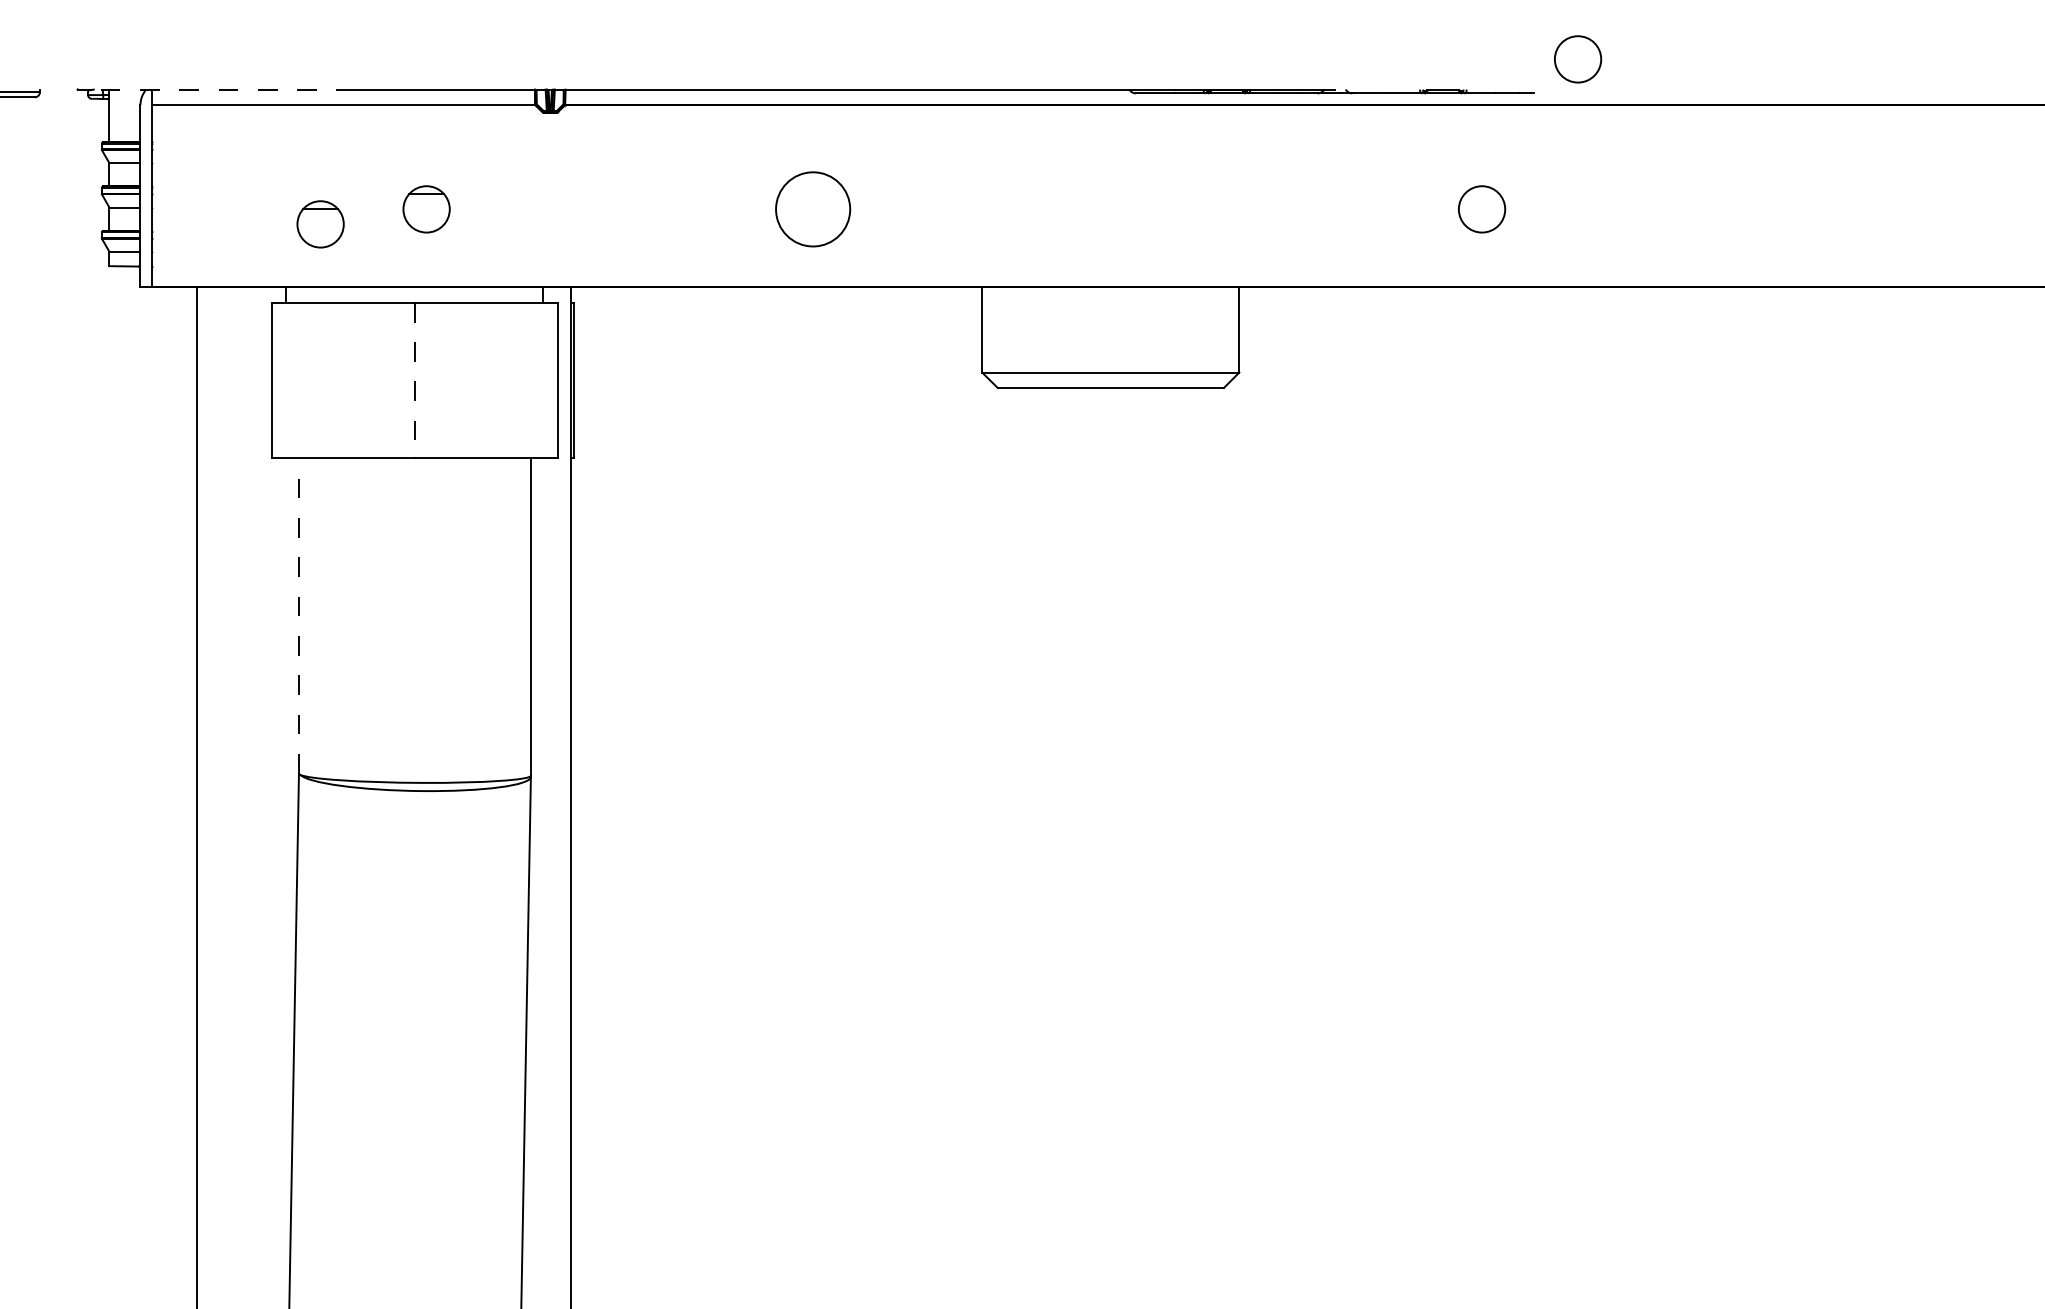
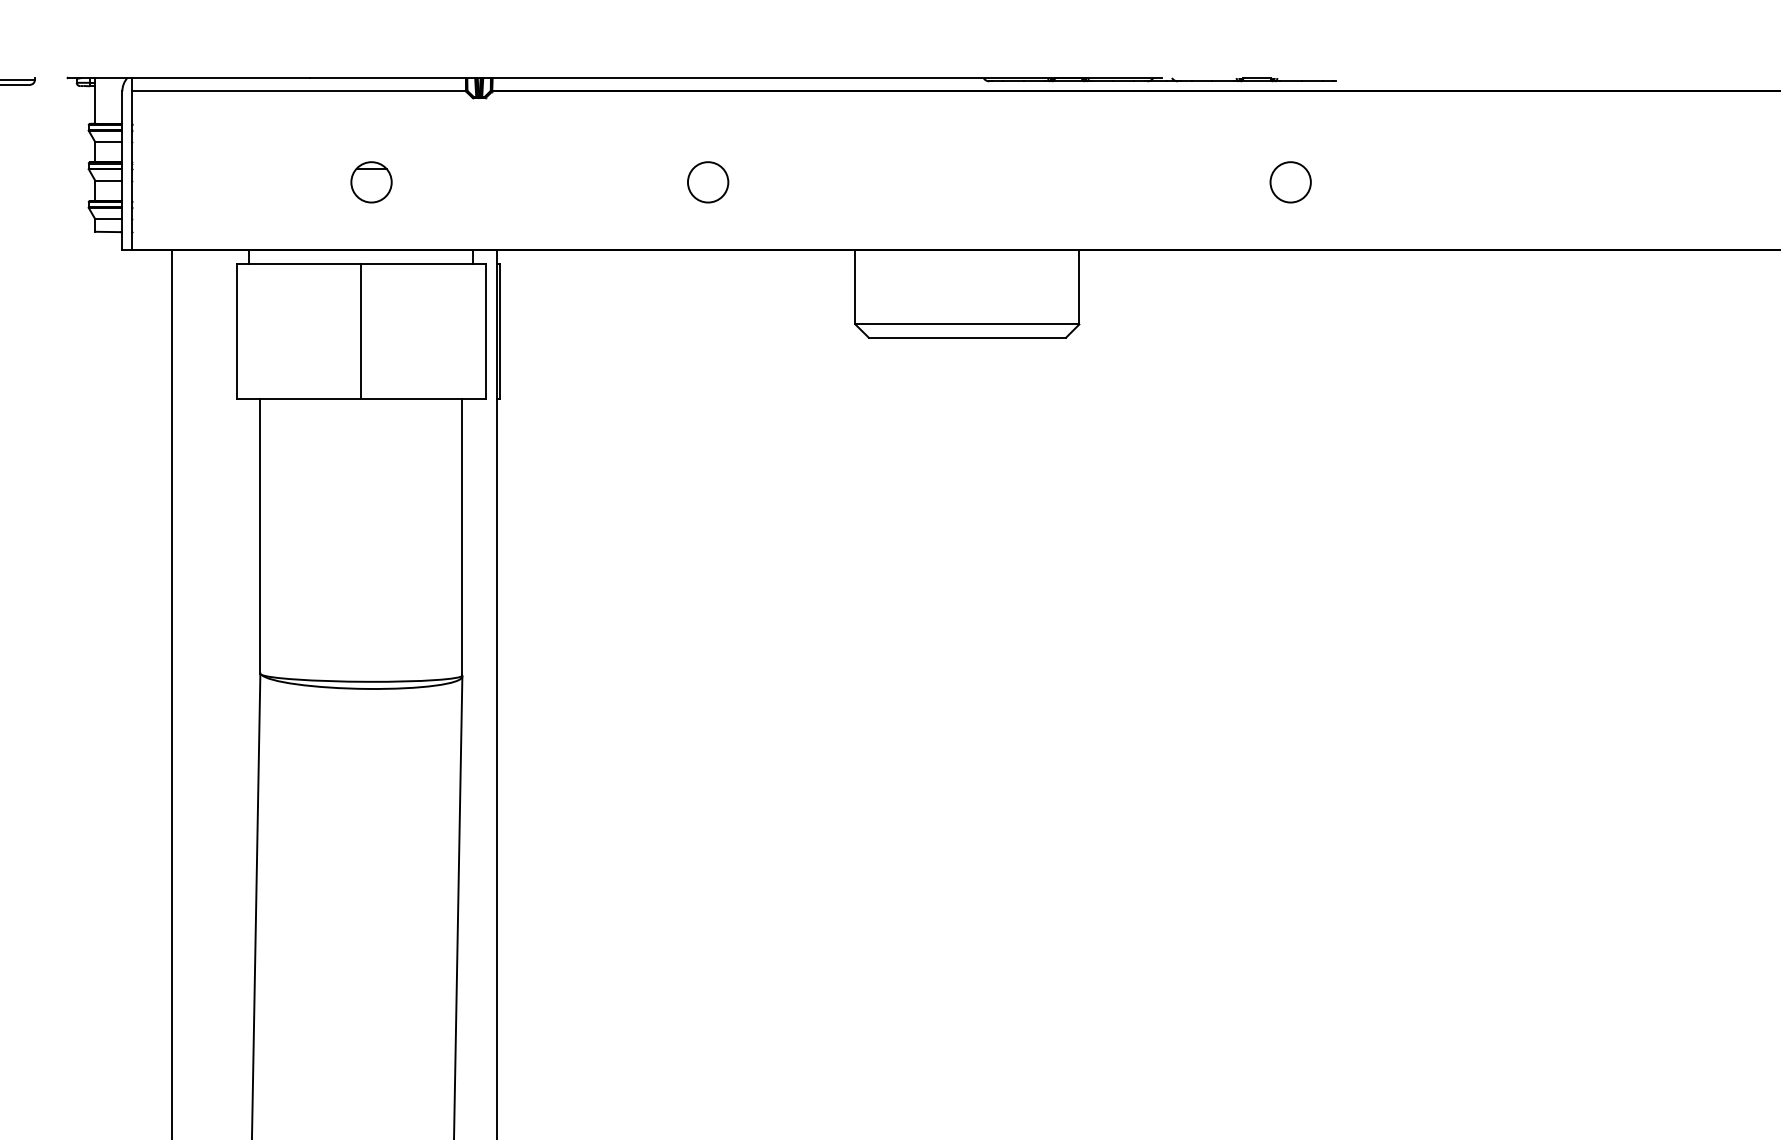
circle: (1578, 59) -> (1374, 51), removed
line: (223, 89) -> (194, 77), dashed -> solid
circle: (812, 209) -> (707, 182), size x0.62
part: (320, 224) -> (279, 195), removed
line: (415, 380) -> (361, 331), dashed -> solid
line: (298, 615) -> (259, 536), dashed -> solid

